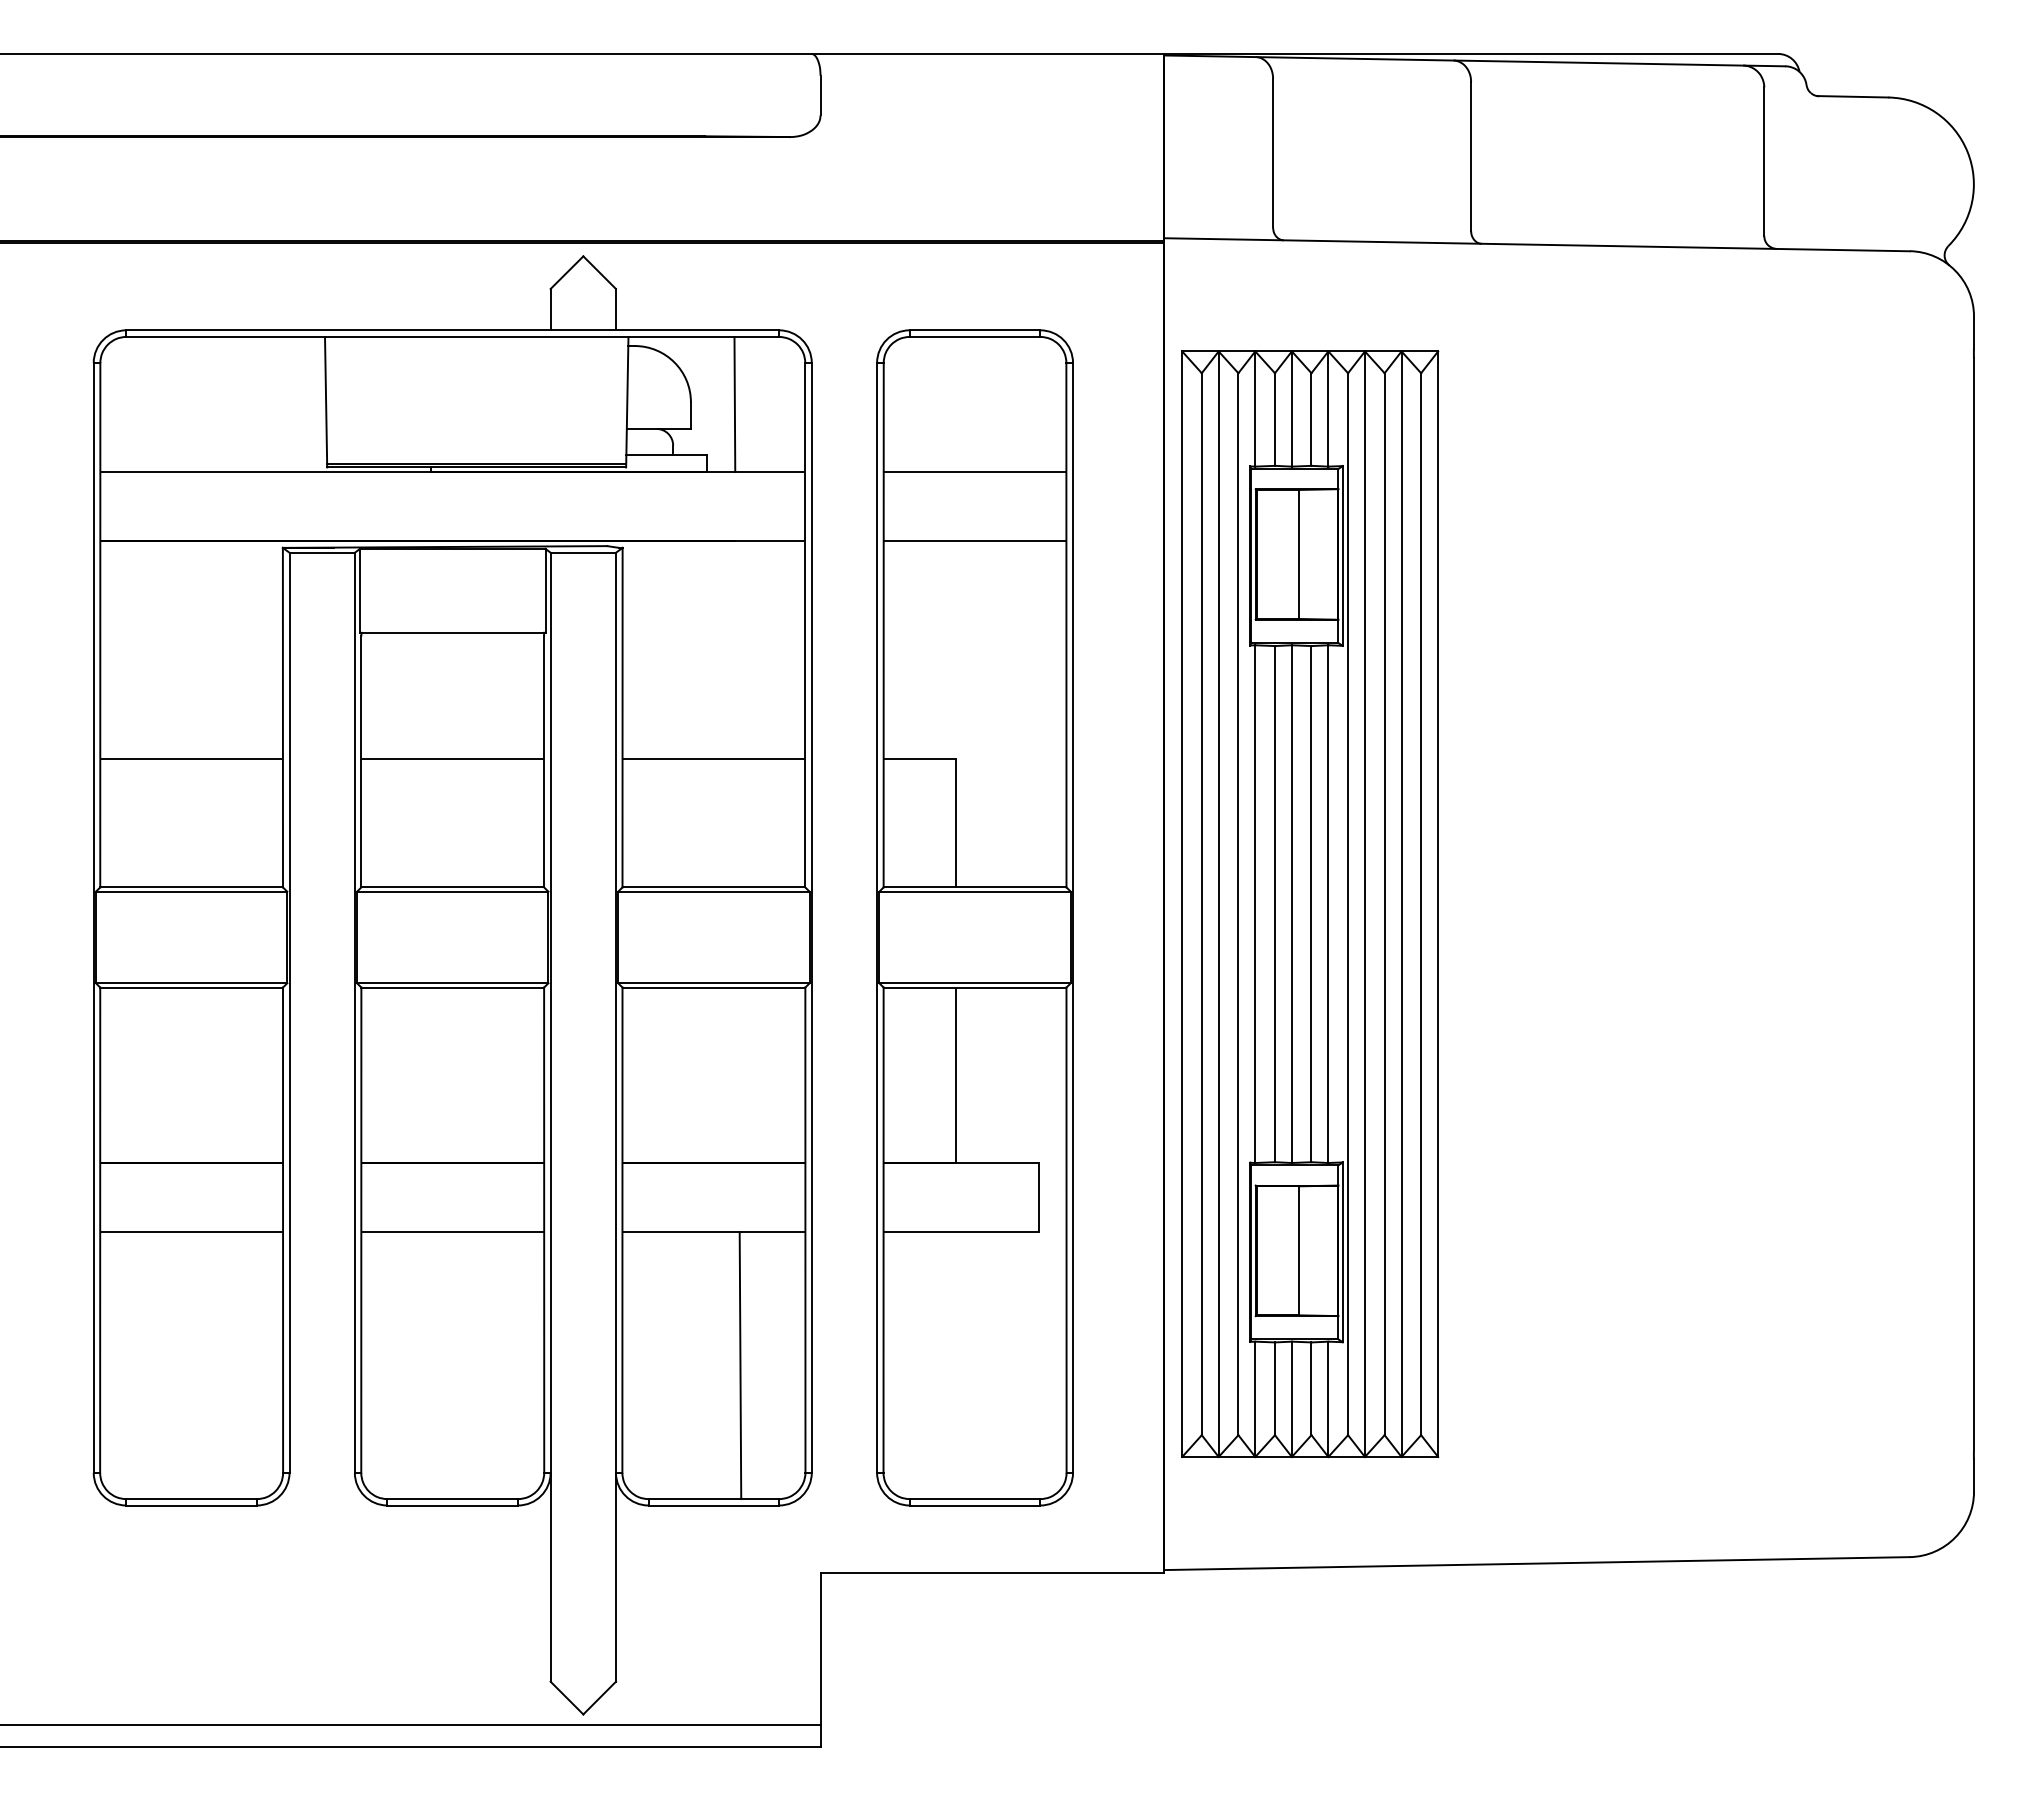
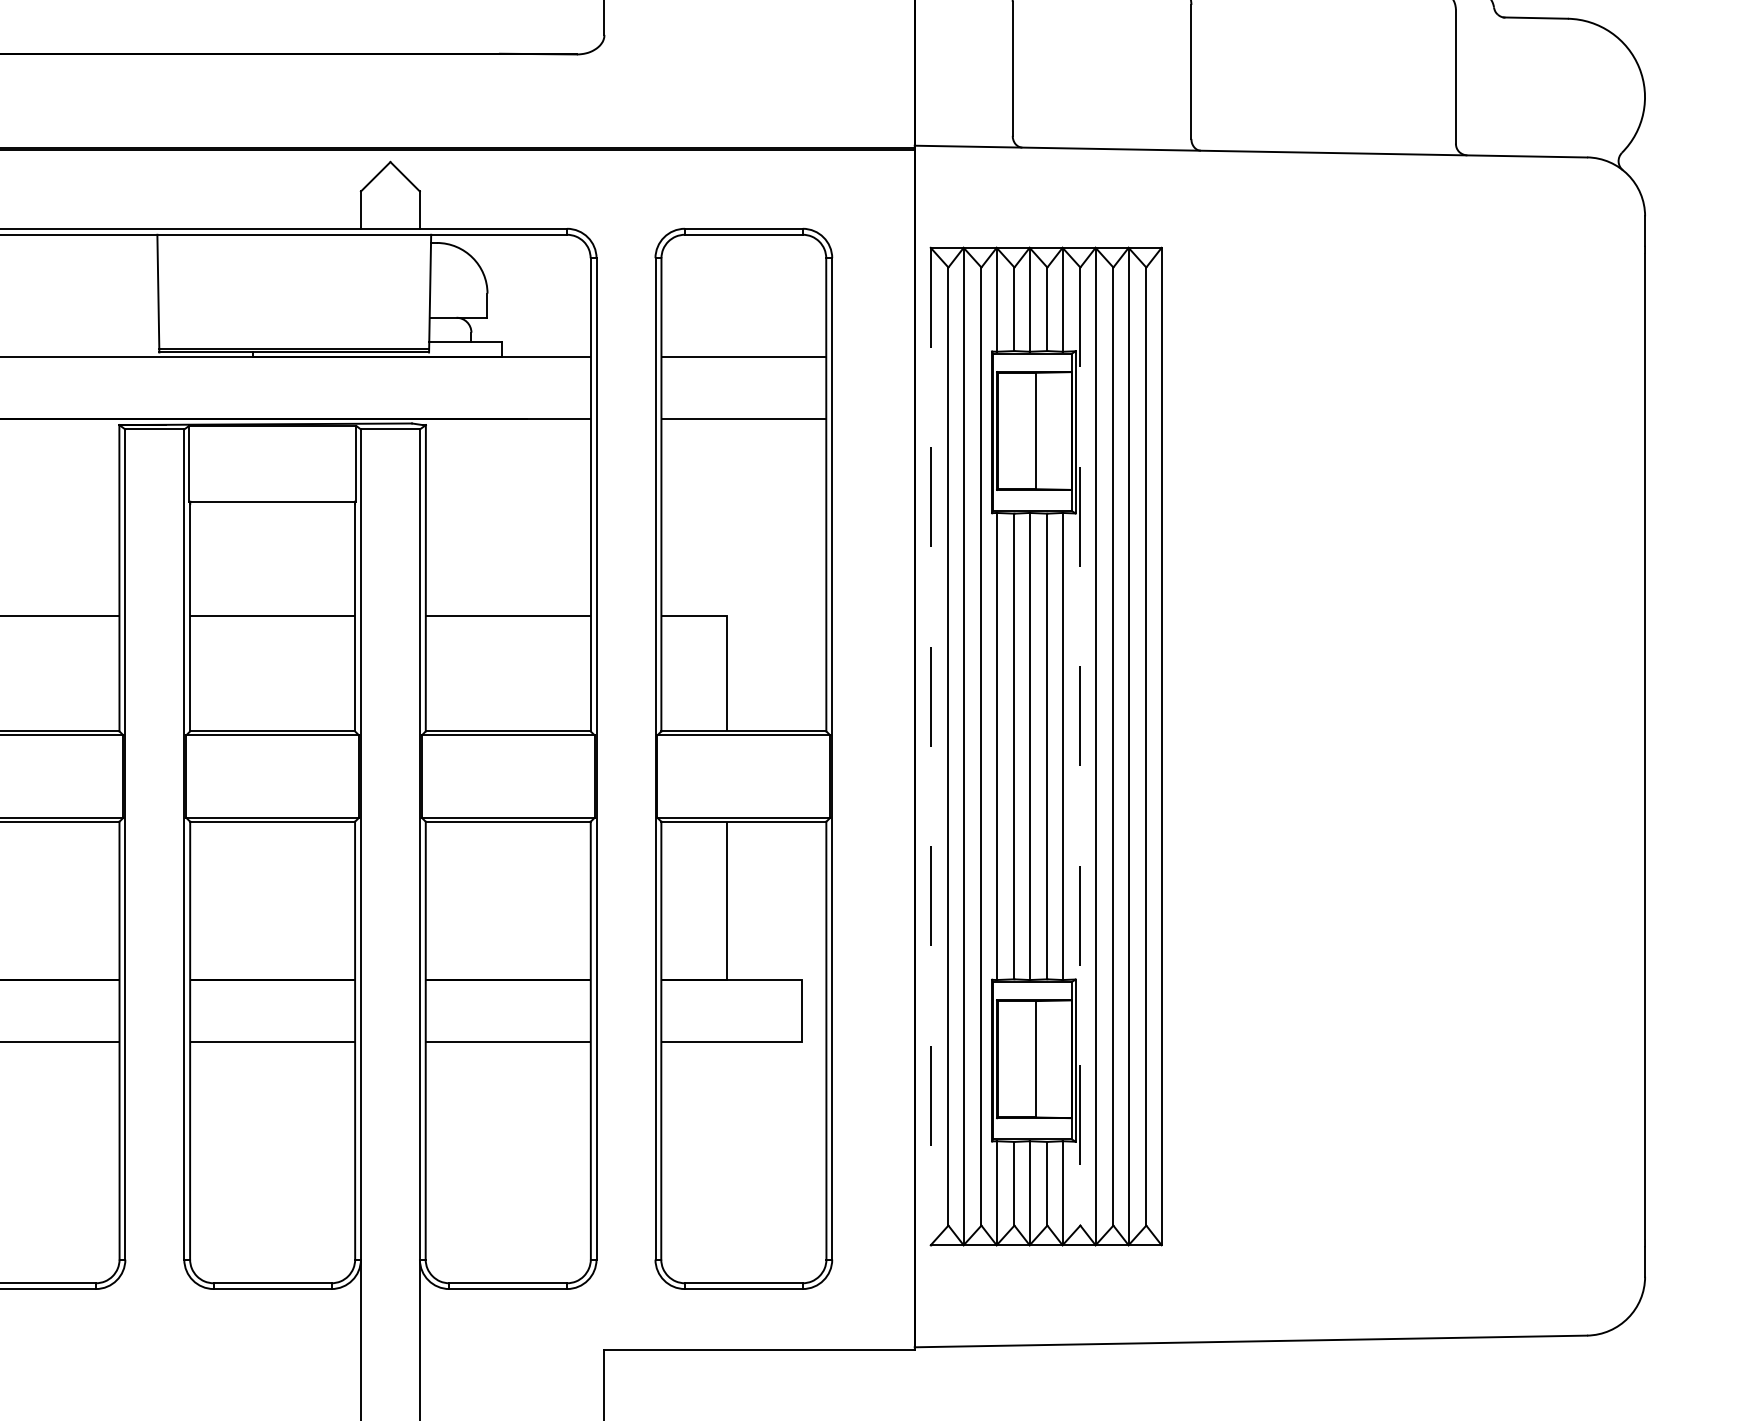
line: (734, 404) -> (526, 295), removed
line: (1182, 904) -> (931, 746), solid -> dashed
line: (1348, 904) -> (1080, 746), solid -> dashed
line: (740, 1365) -> (532, 1162), removed

